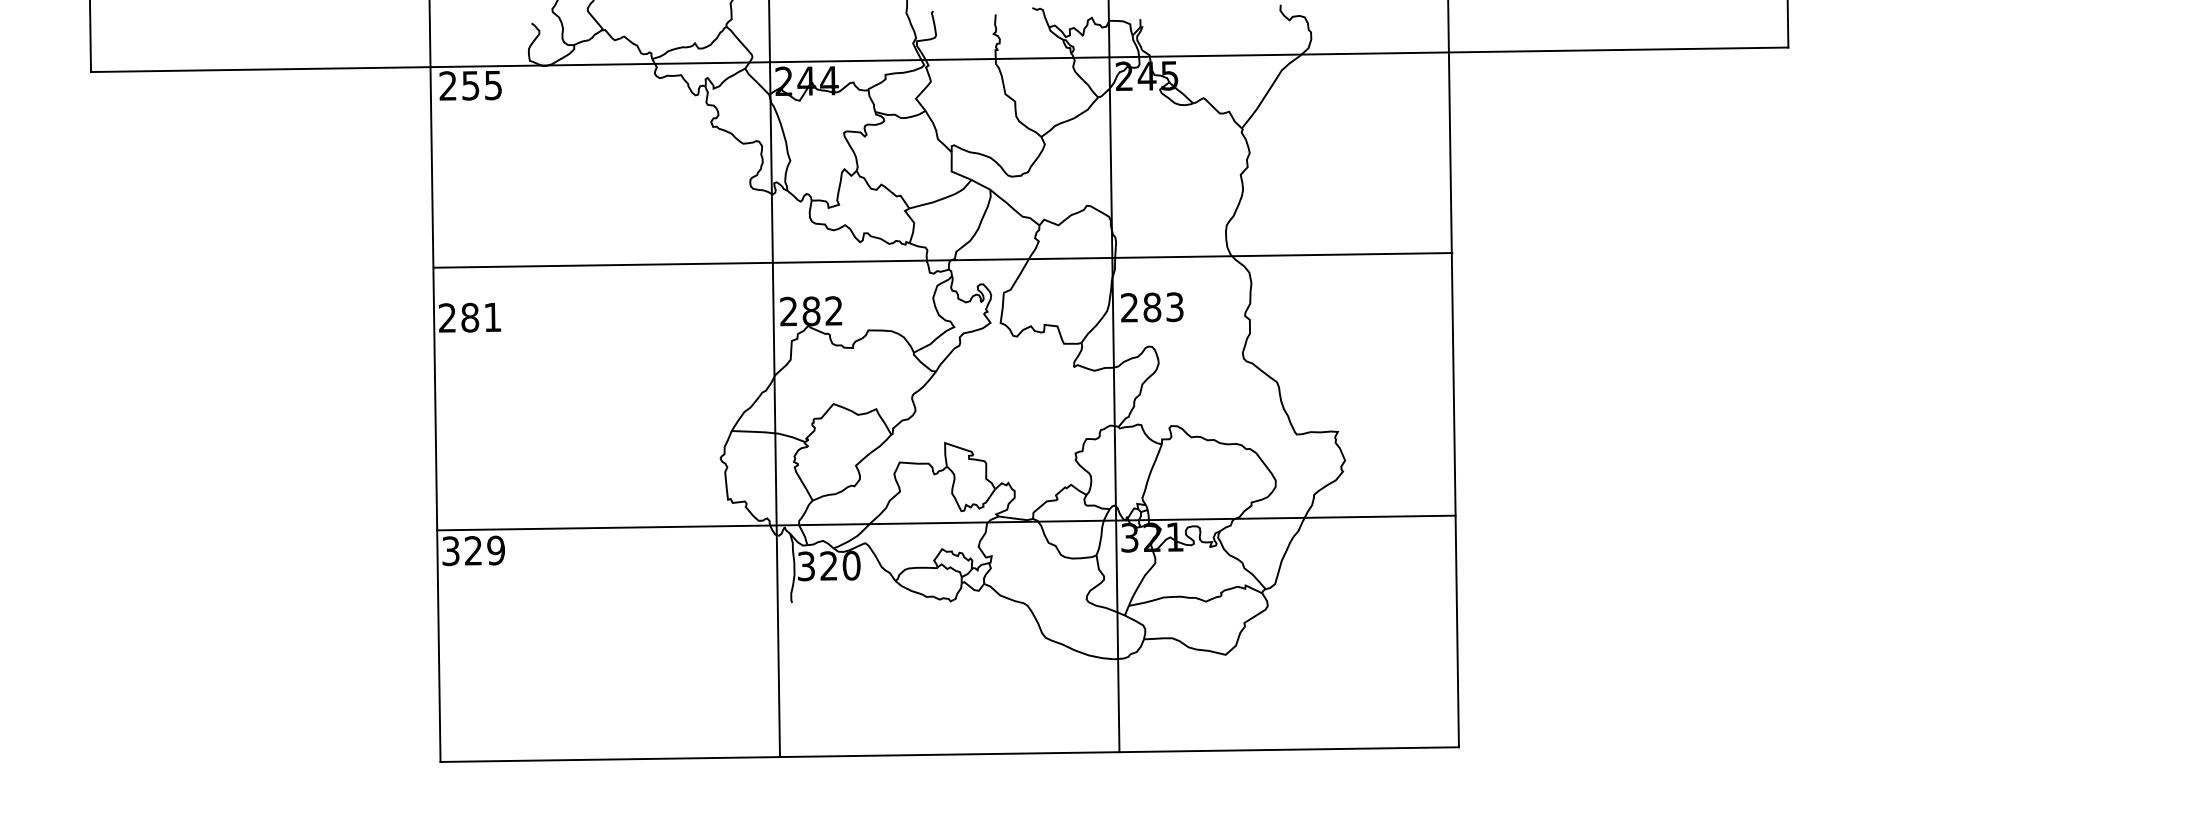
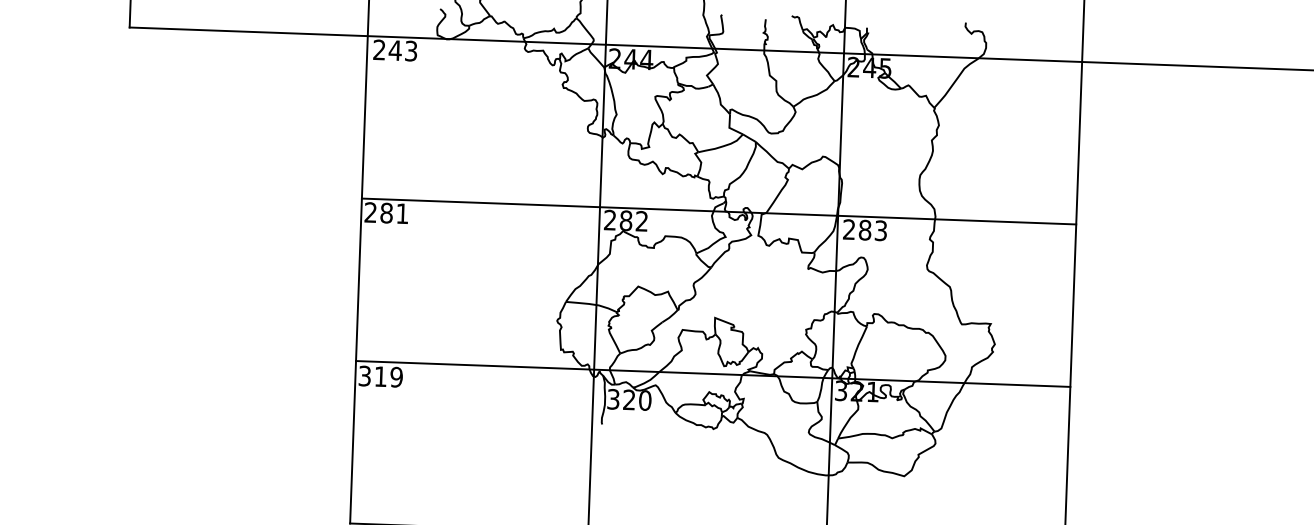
text: (481, 85) -> (402, 50), 255 -> 243
line: (942, 260) -> (718, 211), moved
text: (473, 550) -> (380, 376), 329 -> 319

